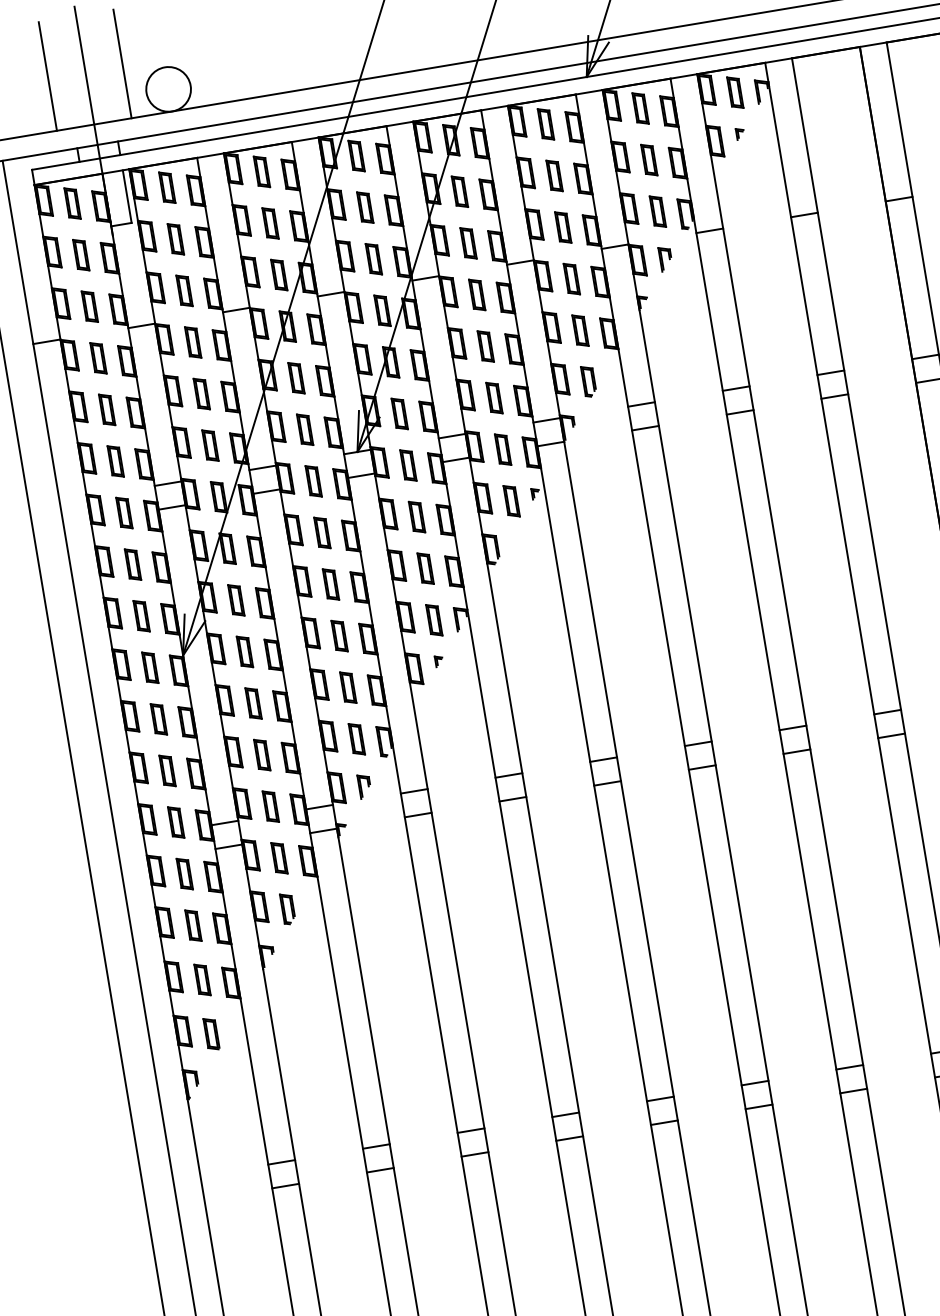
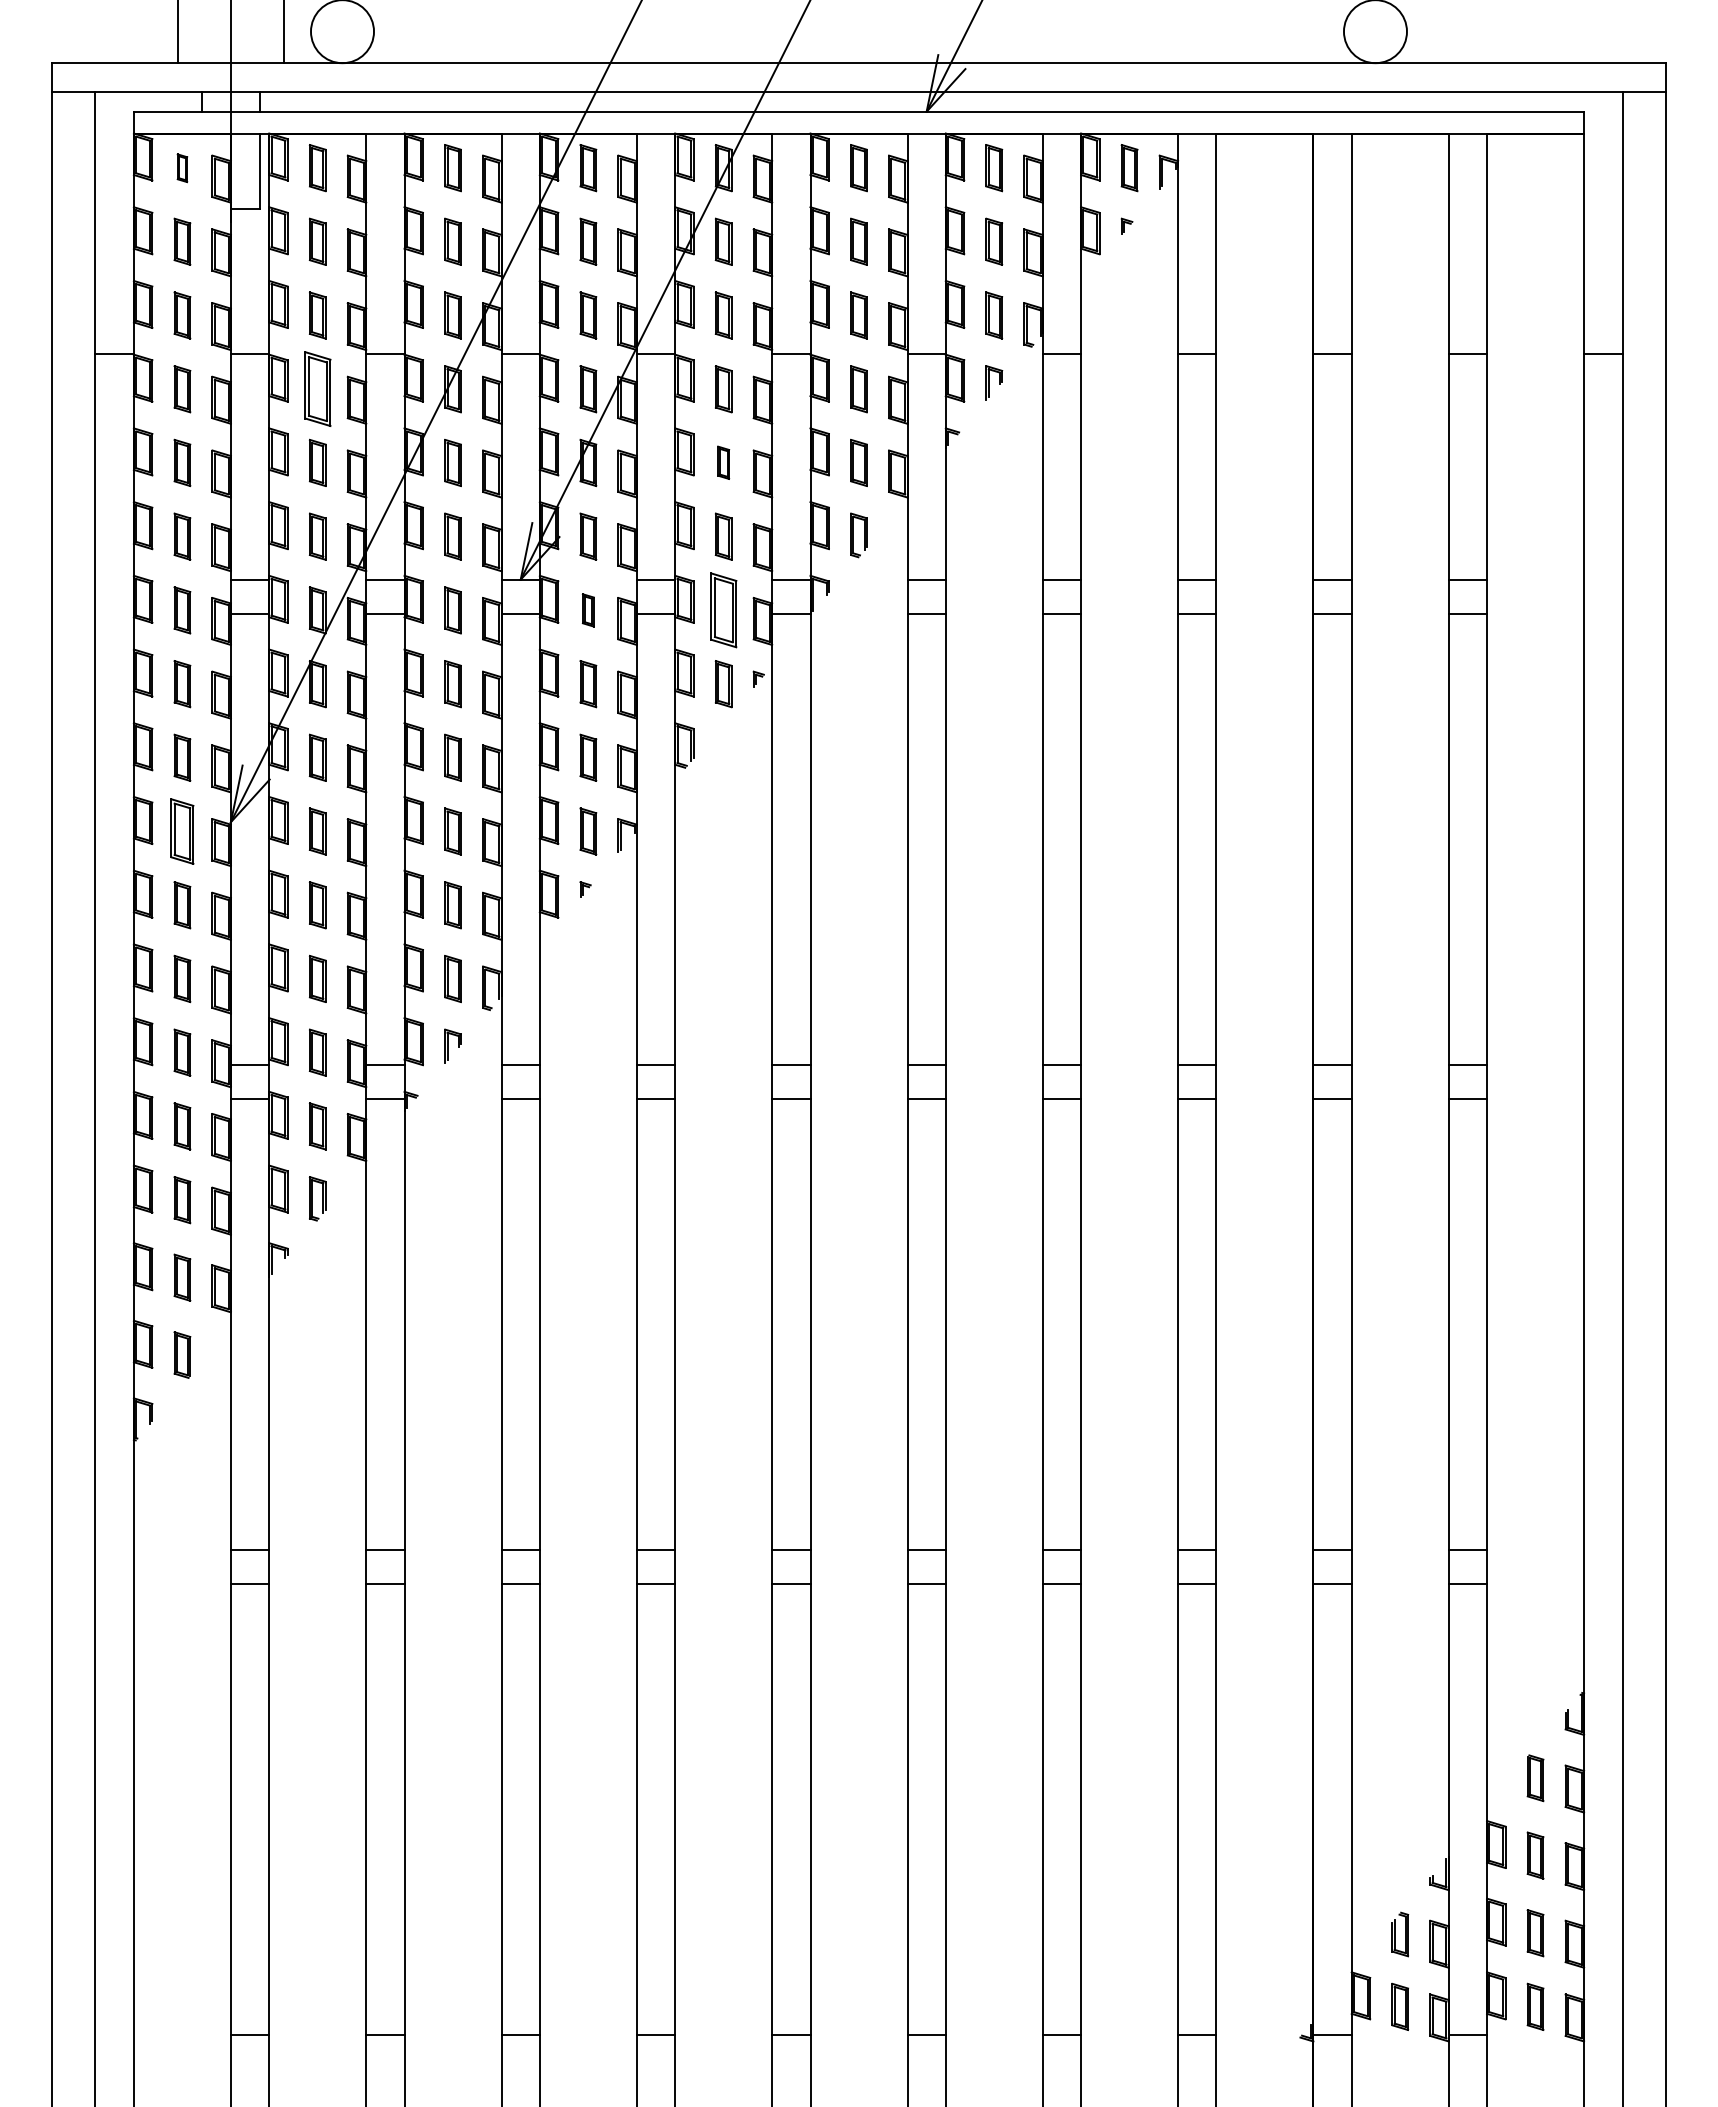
part: (72, 203) -> (182, 168), size x0.6
part: (193, 342) -> (317, 389), size x1.6
part: (485, 346) -> (723, 462), size x0.7
part: (502, 449) -> (723, 610), size x1.6
part: (408, 465) -> (588, 610), size x0.7
part: (150, 667) -> (182, 831), size x1.4

